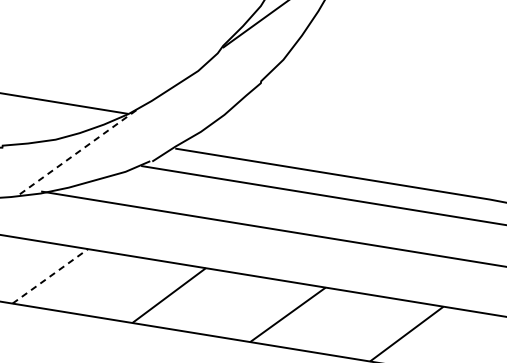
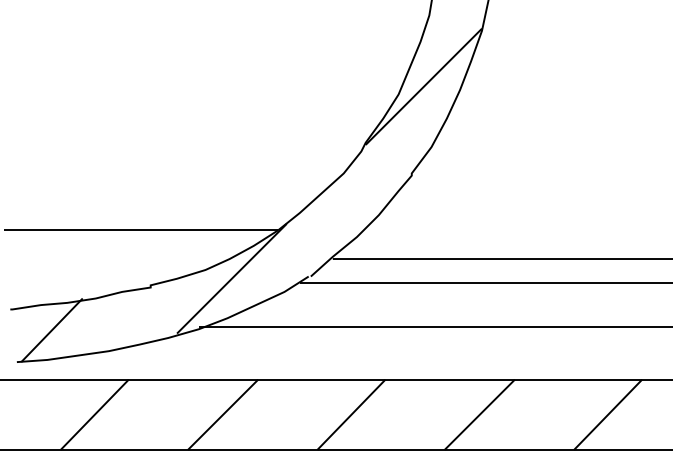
line: (78, 151) -> (231, 278), dashed -> solid
line: (50, 276) -> (223, 414), dashed -> solid

